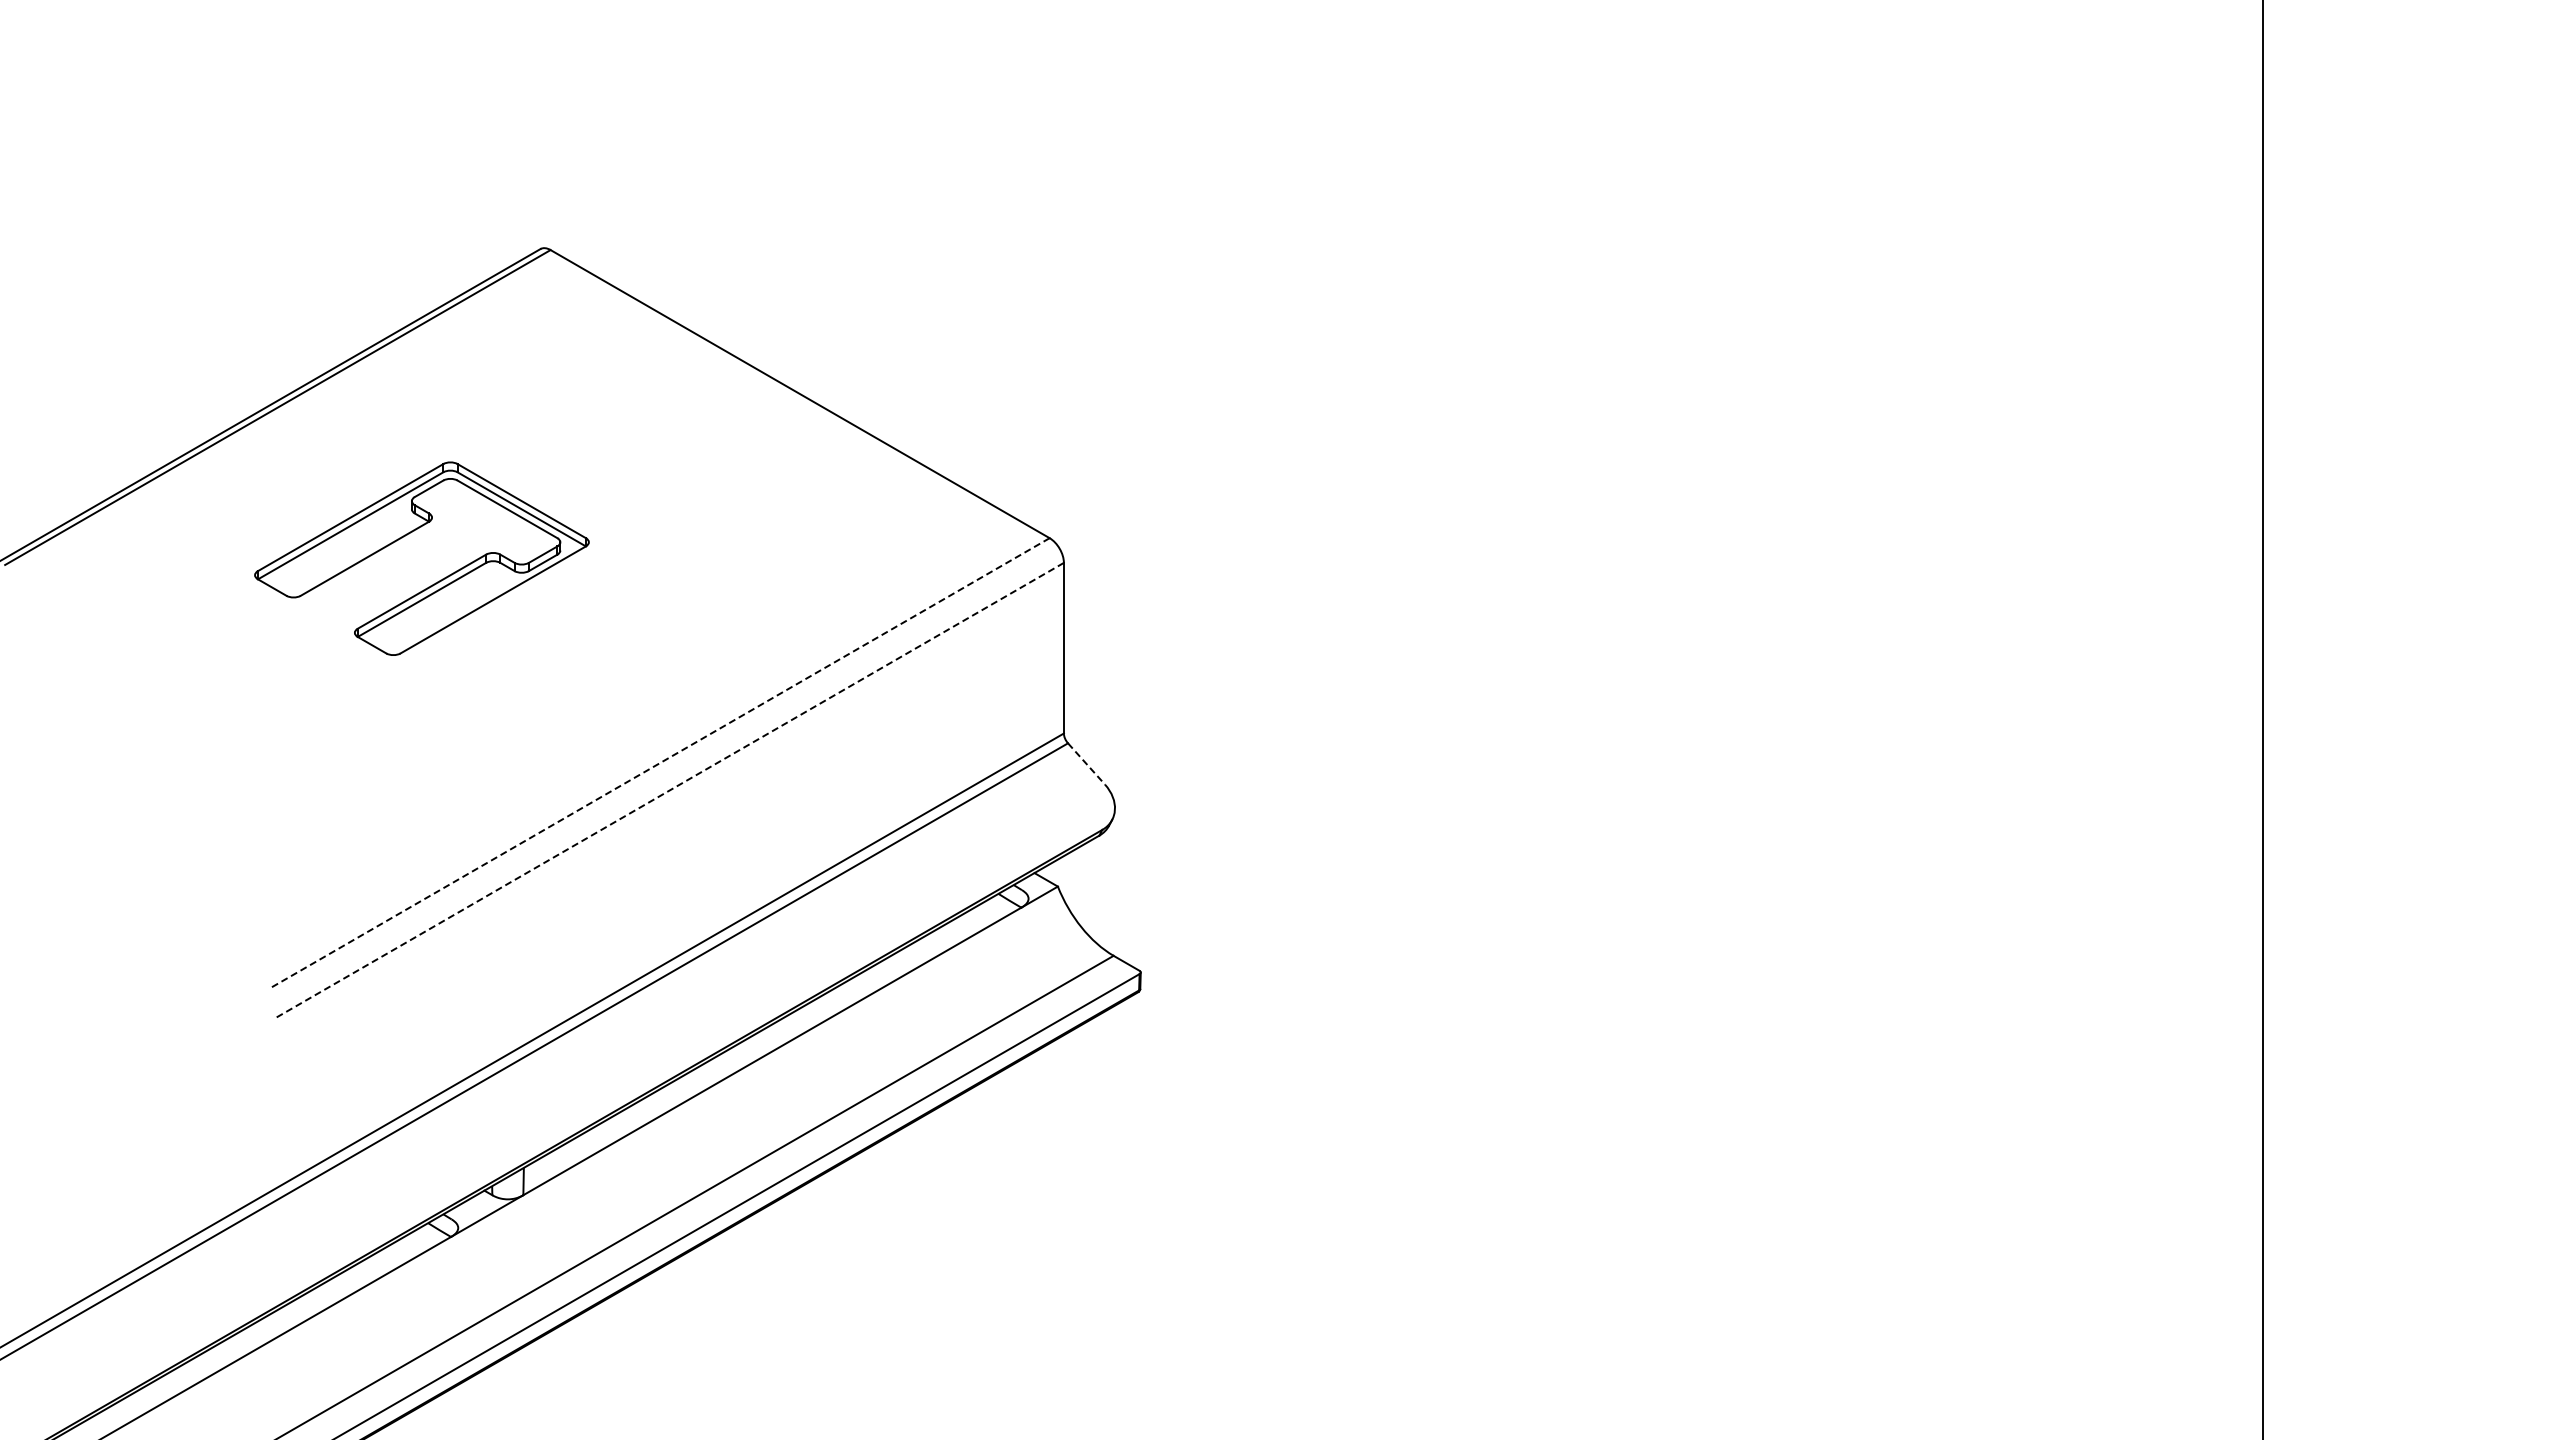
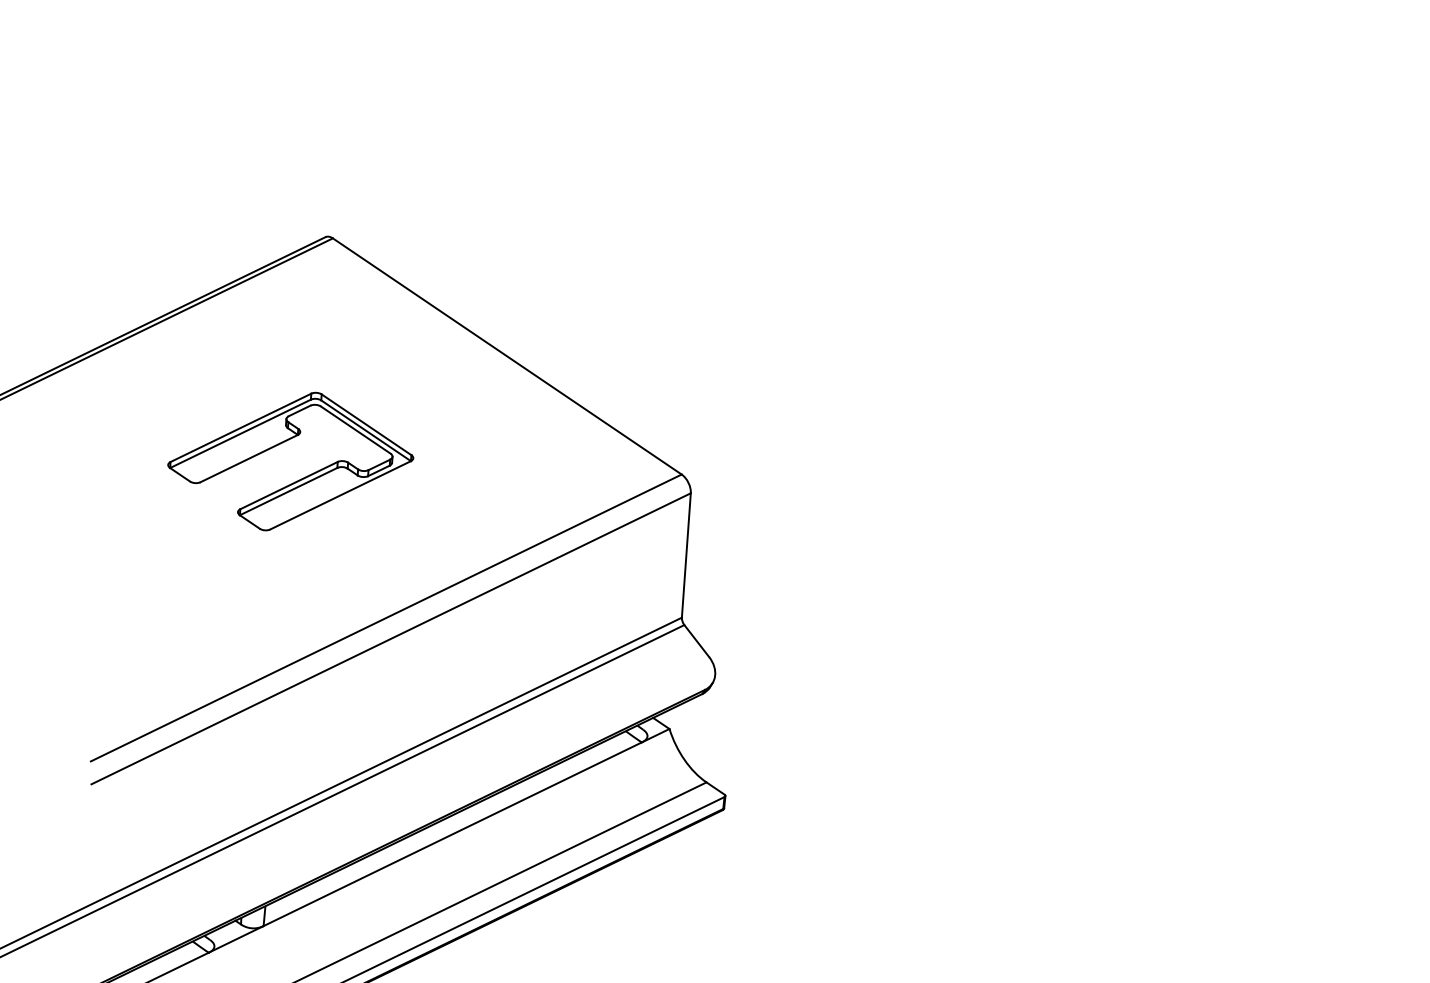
part: (409, 534) -> (282, 443), moved
line: (660, 763) -> (386, 618), dashed -> solid
line: (1086, 763) -> (696, 640), dashed -> solid
line: (669, 790) -> (391, 638), dashed -> solid

